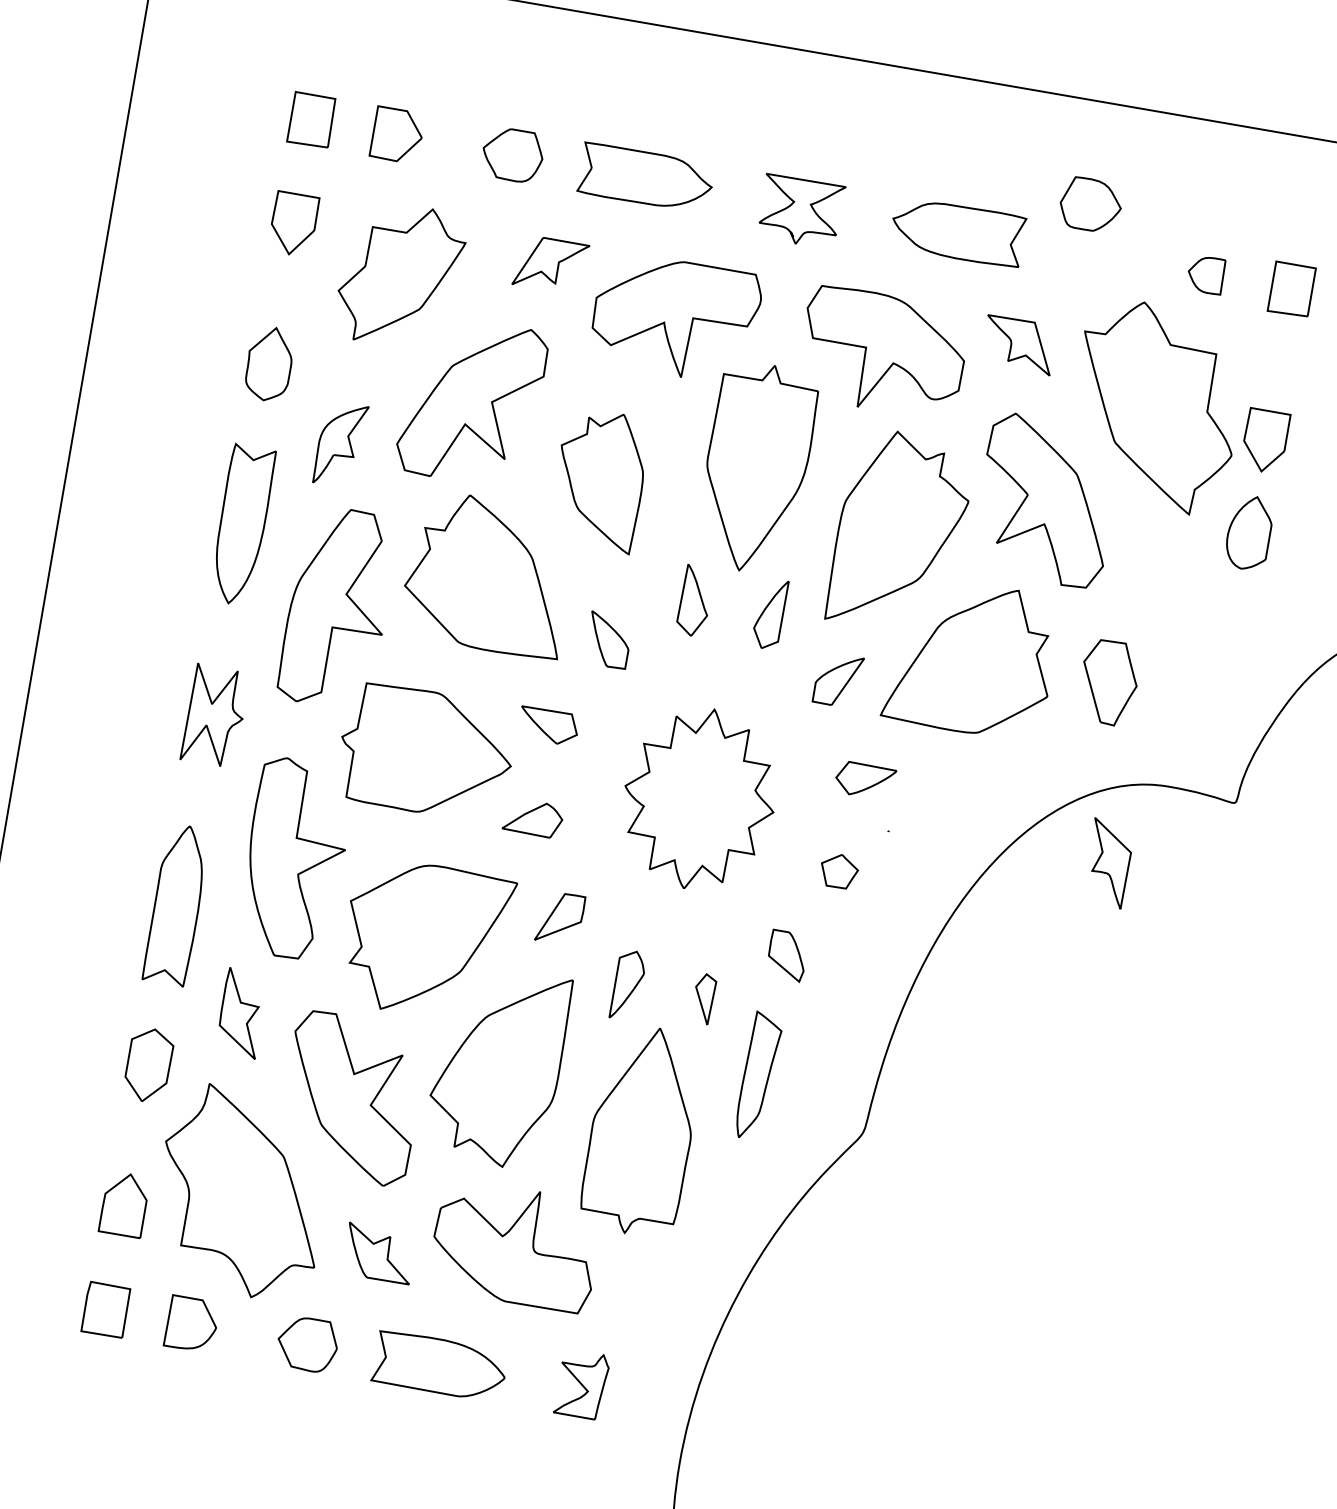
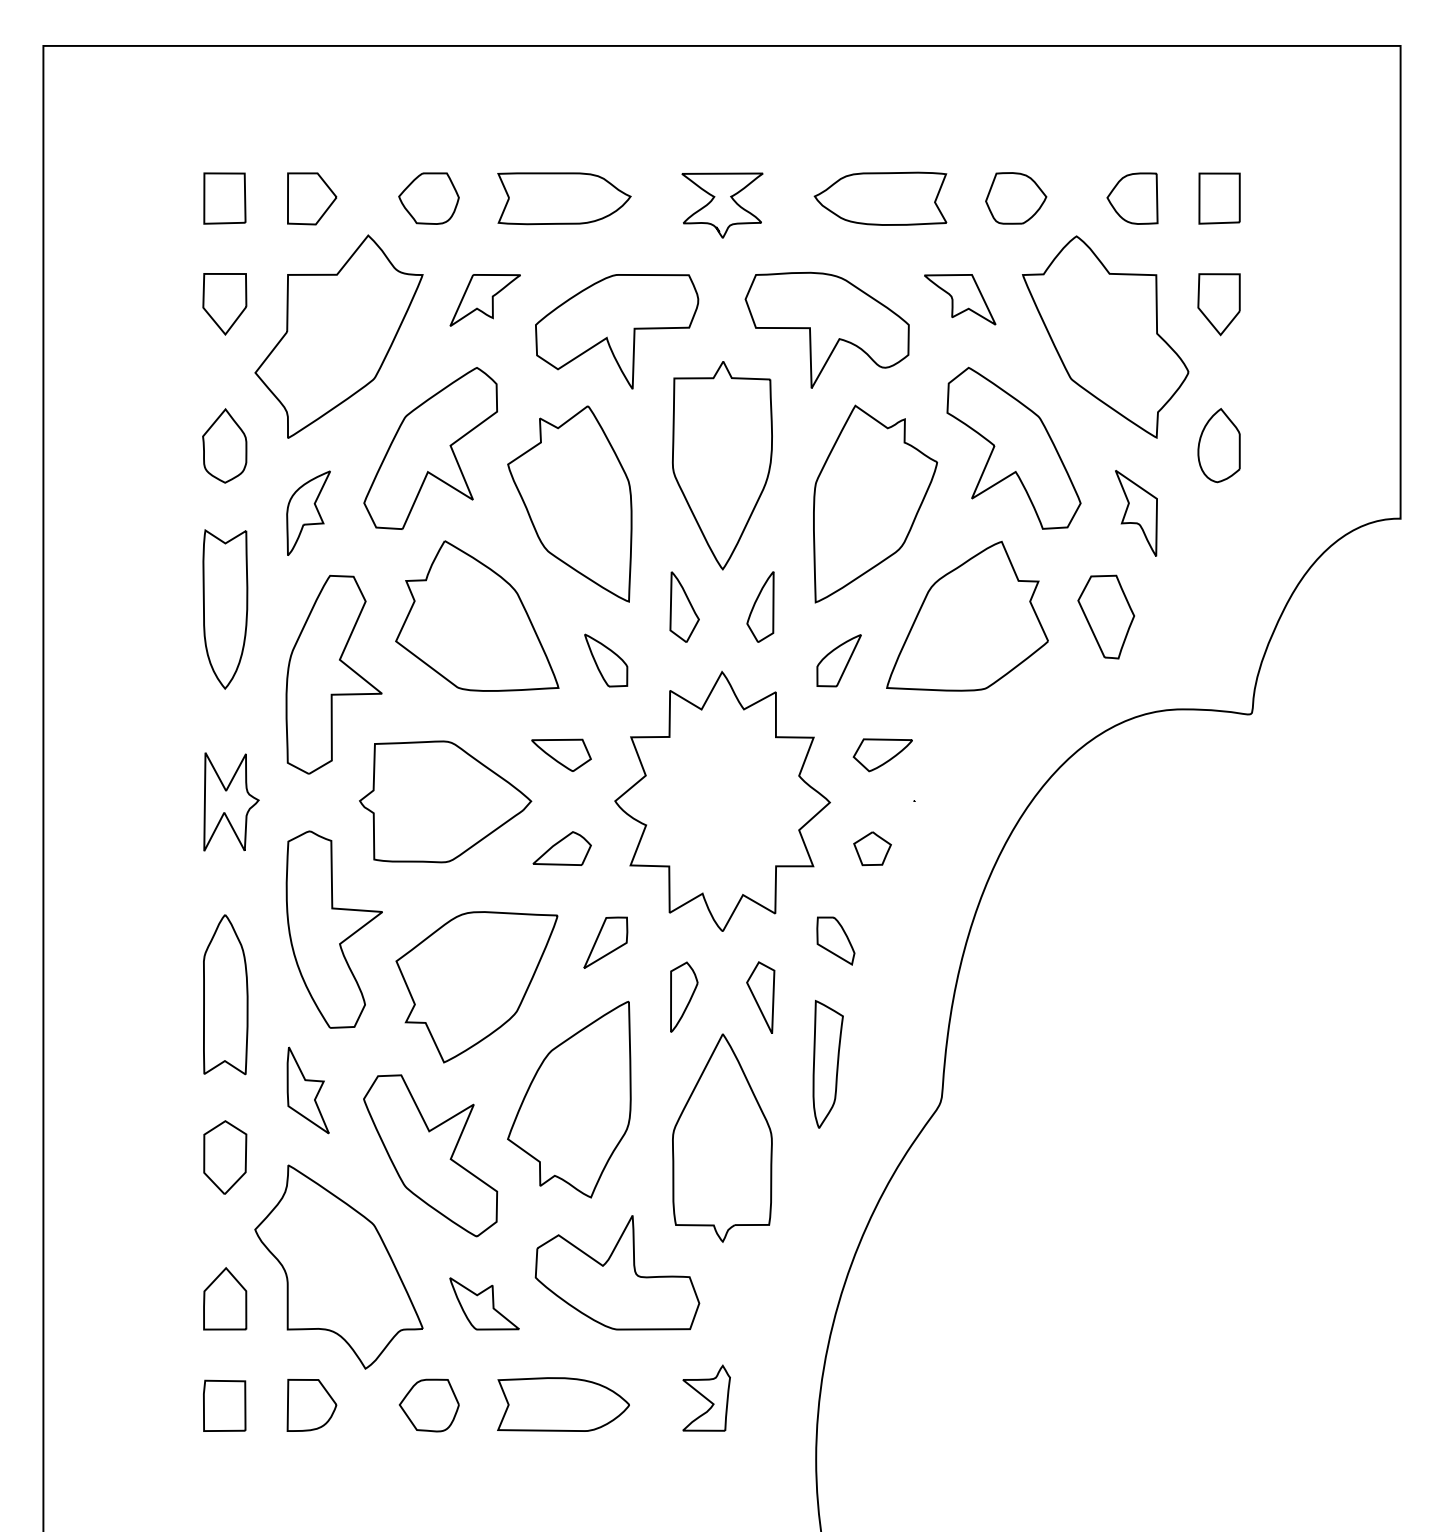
part: (1091, 205) -> (1016, 198), moved
part: (1206, 274) -> (1132, 198), size x1.43
part: (400, 275) -> (338, 336), size x1.43
part: (1264, 441) -> (1218, 304), moved
part: (599, 479) -> (569, 503), size x1.43
part: (699, 798) -> (722, 800), size x1.43
part: (1108, 863) -> (1136, 513), moved
part: (703, 998) -> (760, 997), size x1.43

